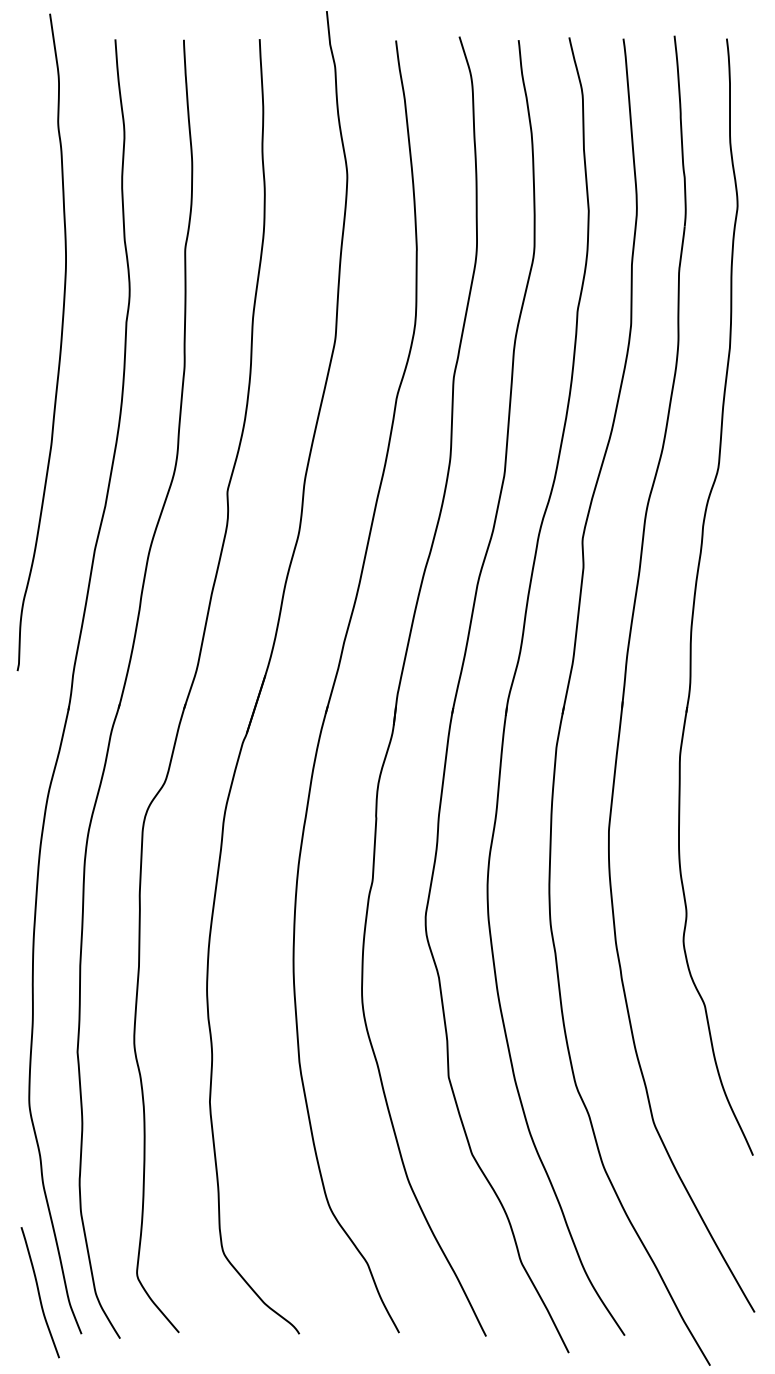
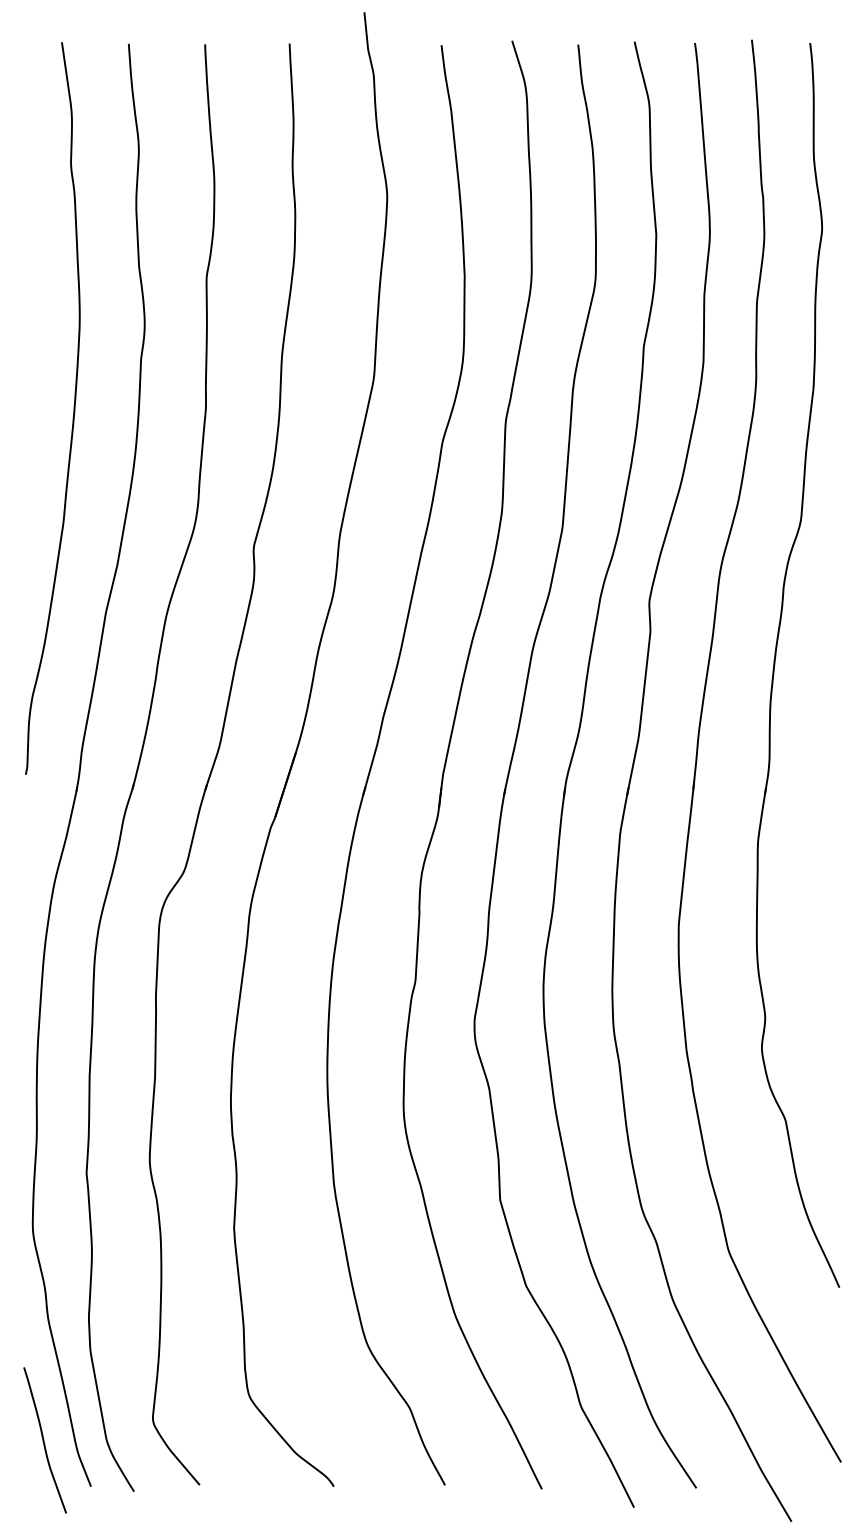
curve: (60, 342) -> (73, 408), moved

